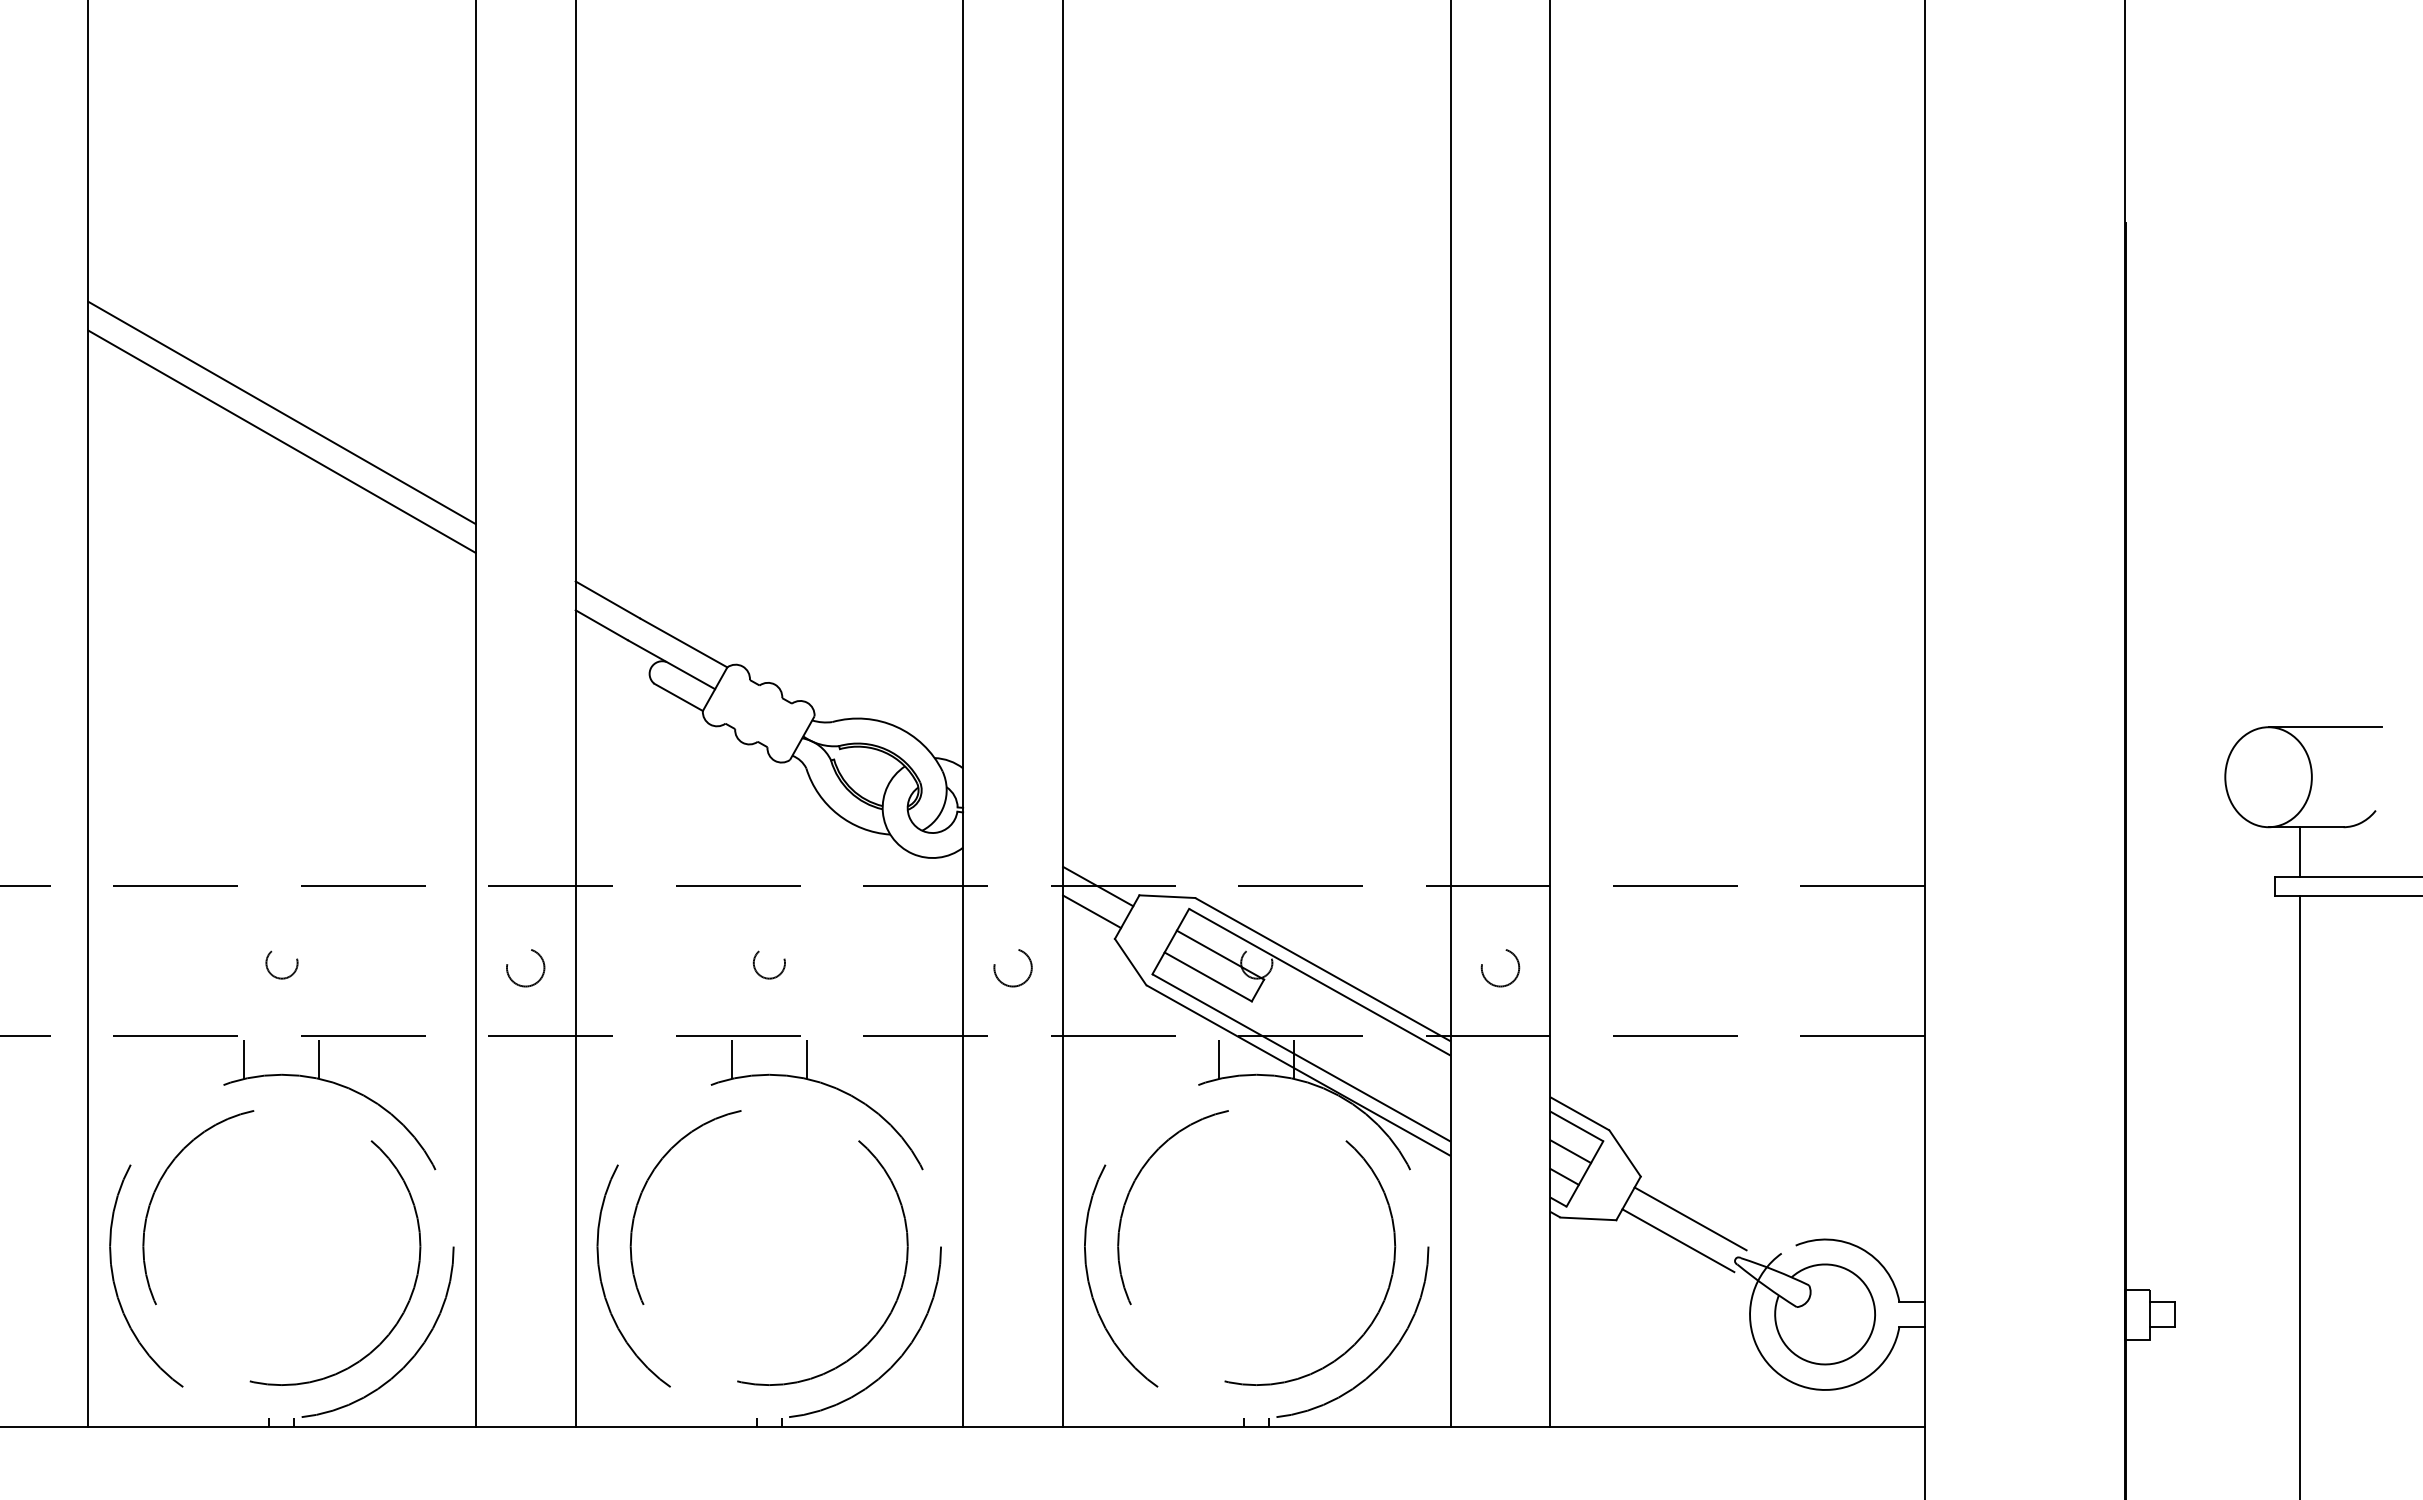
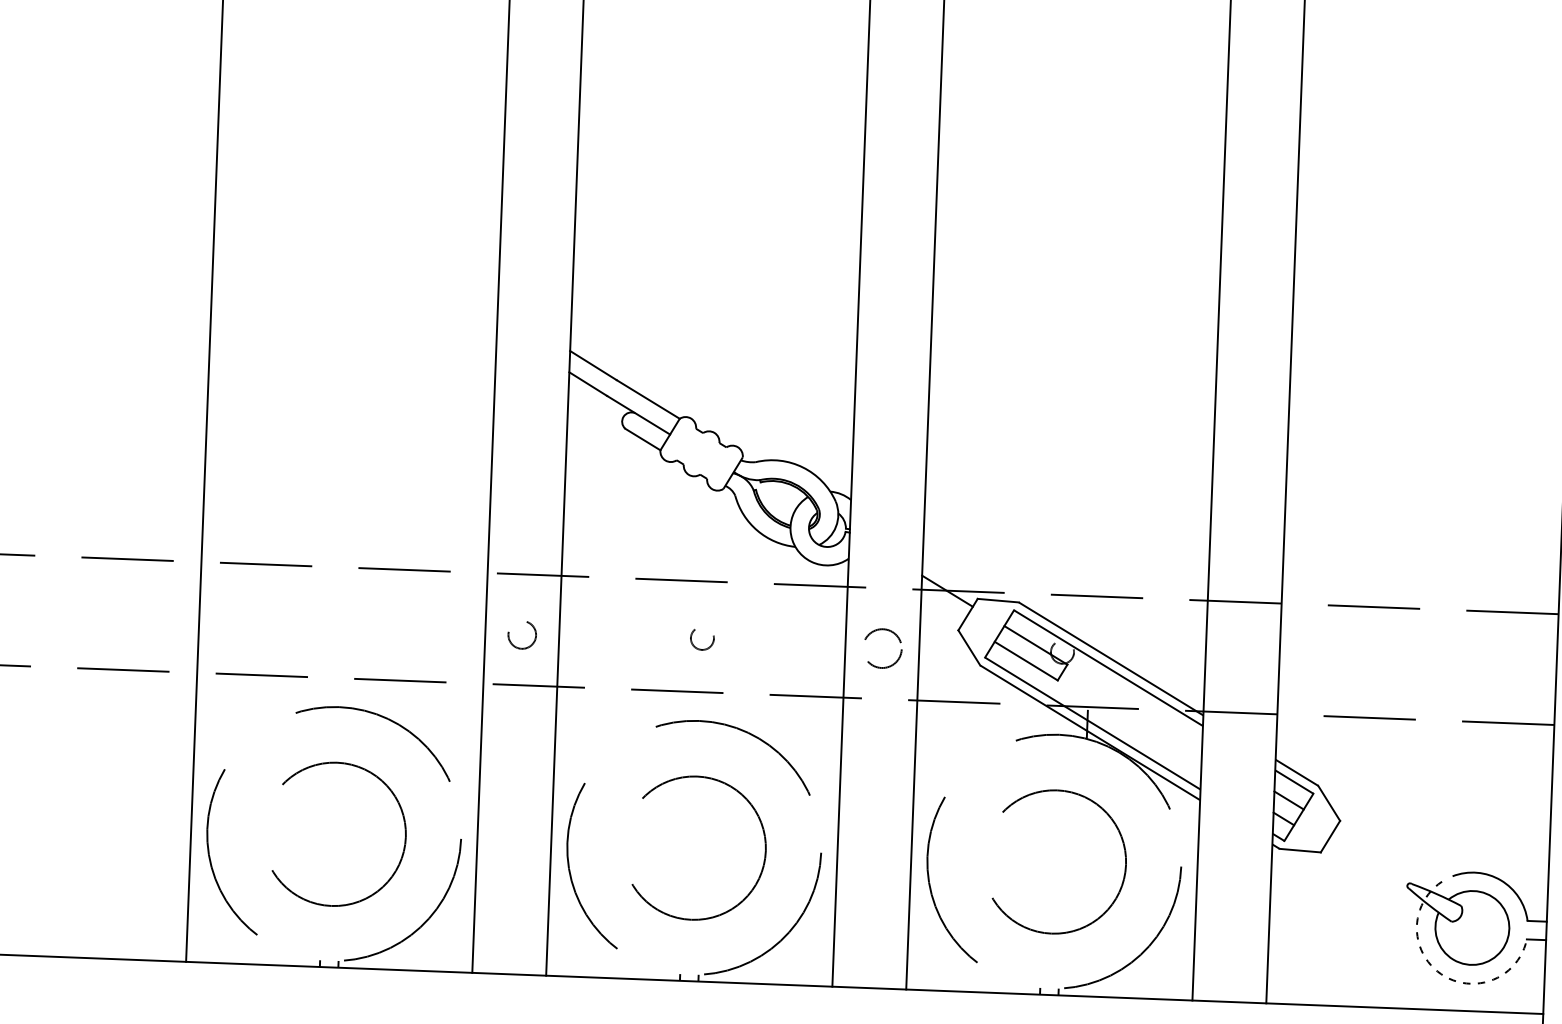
line: (281, 412) -> (357, 217), removed
line: (281, 441) -> (356, 239), removed
line: (1092, 911) -> (942, 609), removed
circle: (281, 964) -> (341, 625), removed
circle: (1012, 968) -> (881, 649), size x1.4
circle: (1500, 968) -> (1242, 663), removed
line: (244, 1058) -> (311, 694), removed
line: (319, 1058) -> (367, 696), removed
line: (731, 1058) -> (671, 707), removed
line: (806, 1058) -> (727, 709), removed
line: (1219, 1058) -> (1032, 721), removed
line: (1690, 1218) -> (1375, 853), removed
line: (1678, 1240) -> (1366, 869), removed
circle: (281, 1247) -> (333, 834), size x0.7
circle: (768, 1247) -> (693, 848), size x0.7
circle: (1256, 1247) -> (1054, 862), size x0.7
arc: (1785, 1378) -> (1441, 974), solid -> dashed

